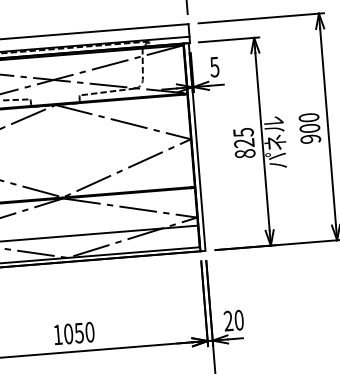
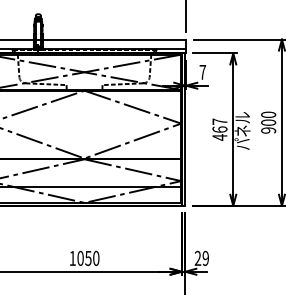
text: (214, 67) -> (202, 72), 5 -> 7
text: (243, 143) -> (219, 129), 825 -> 467
text: (238, 320) -> (205, 258), 20 -> 29

